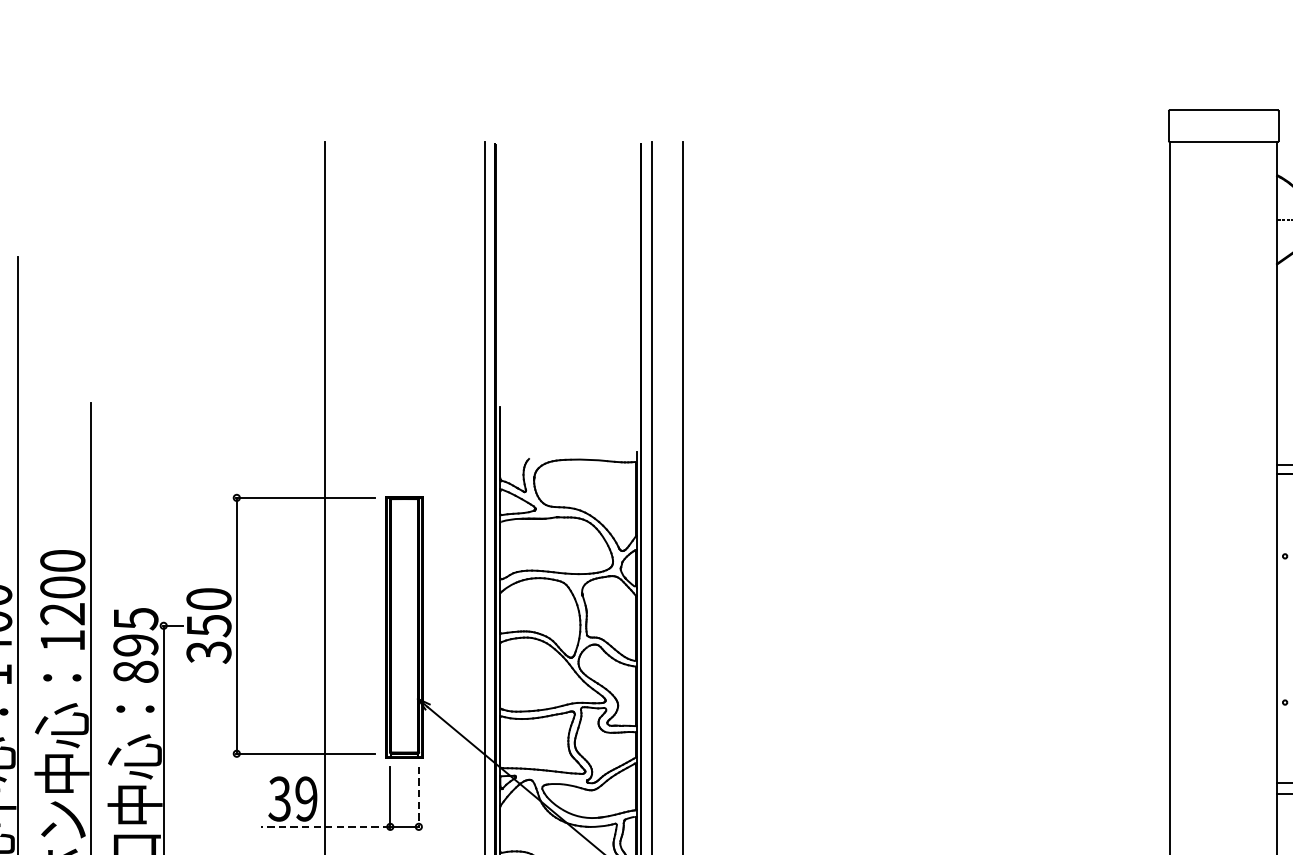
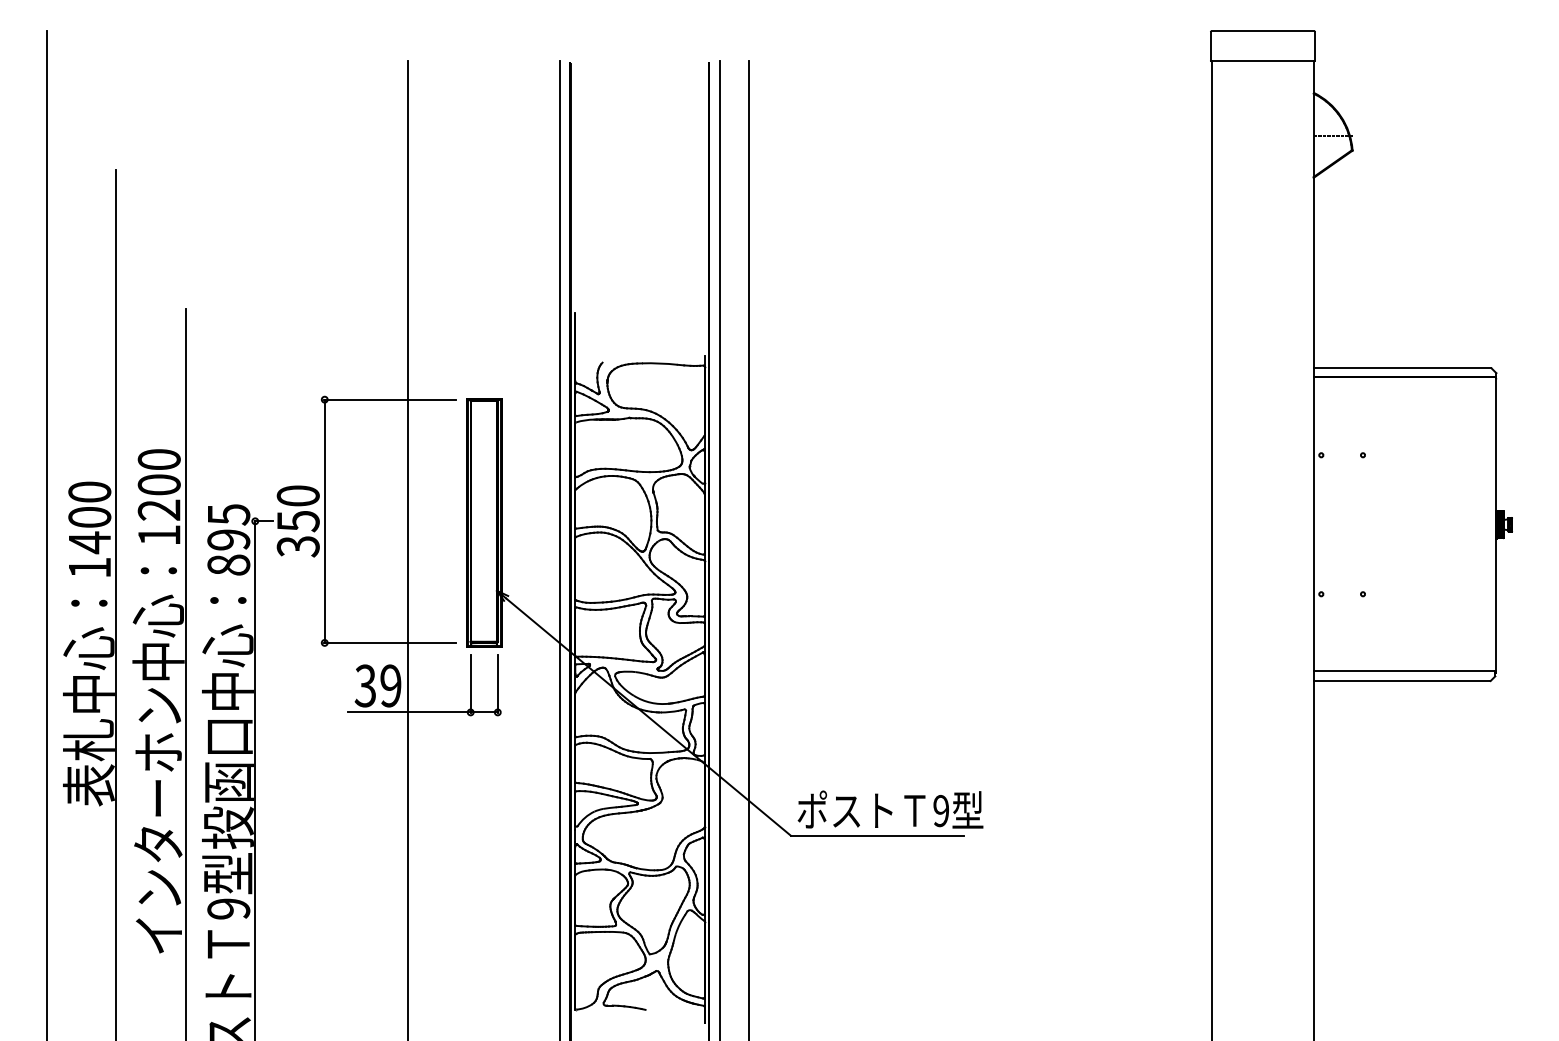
line: (418, 797) -> (497, 684), dashed -> solid
line: (325, 826) -> (409, 712), dashed -> solid

